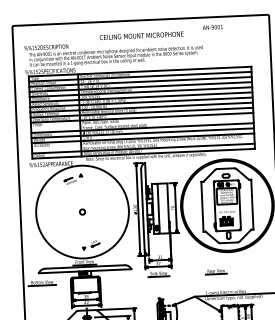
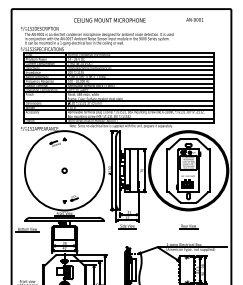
text: (212, 27) -> (194, 19), moved
text: (141, 35) -> (109, 20), moved
part: (216, 271) -> (188, 226), moved

